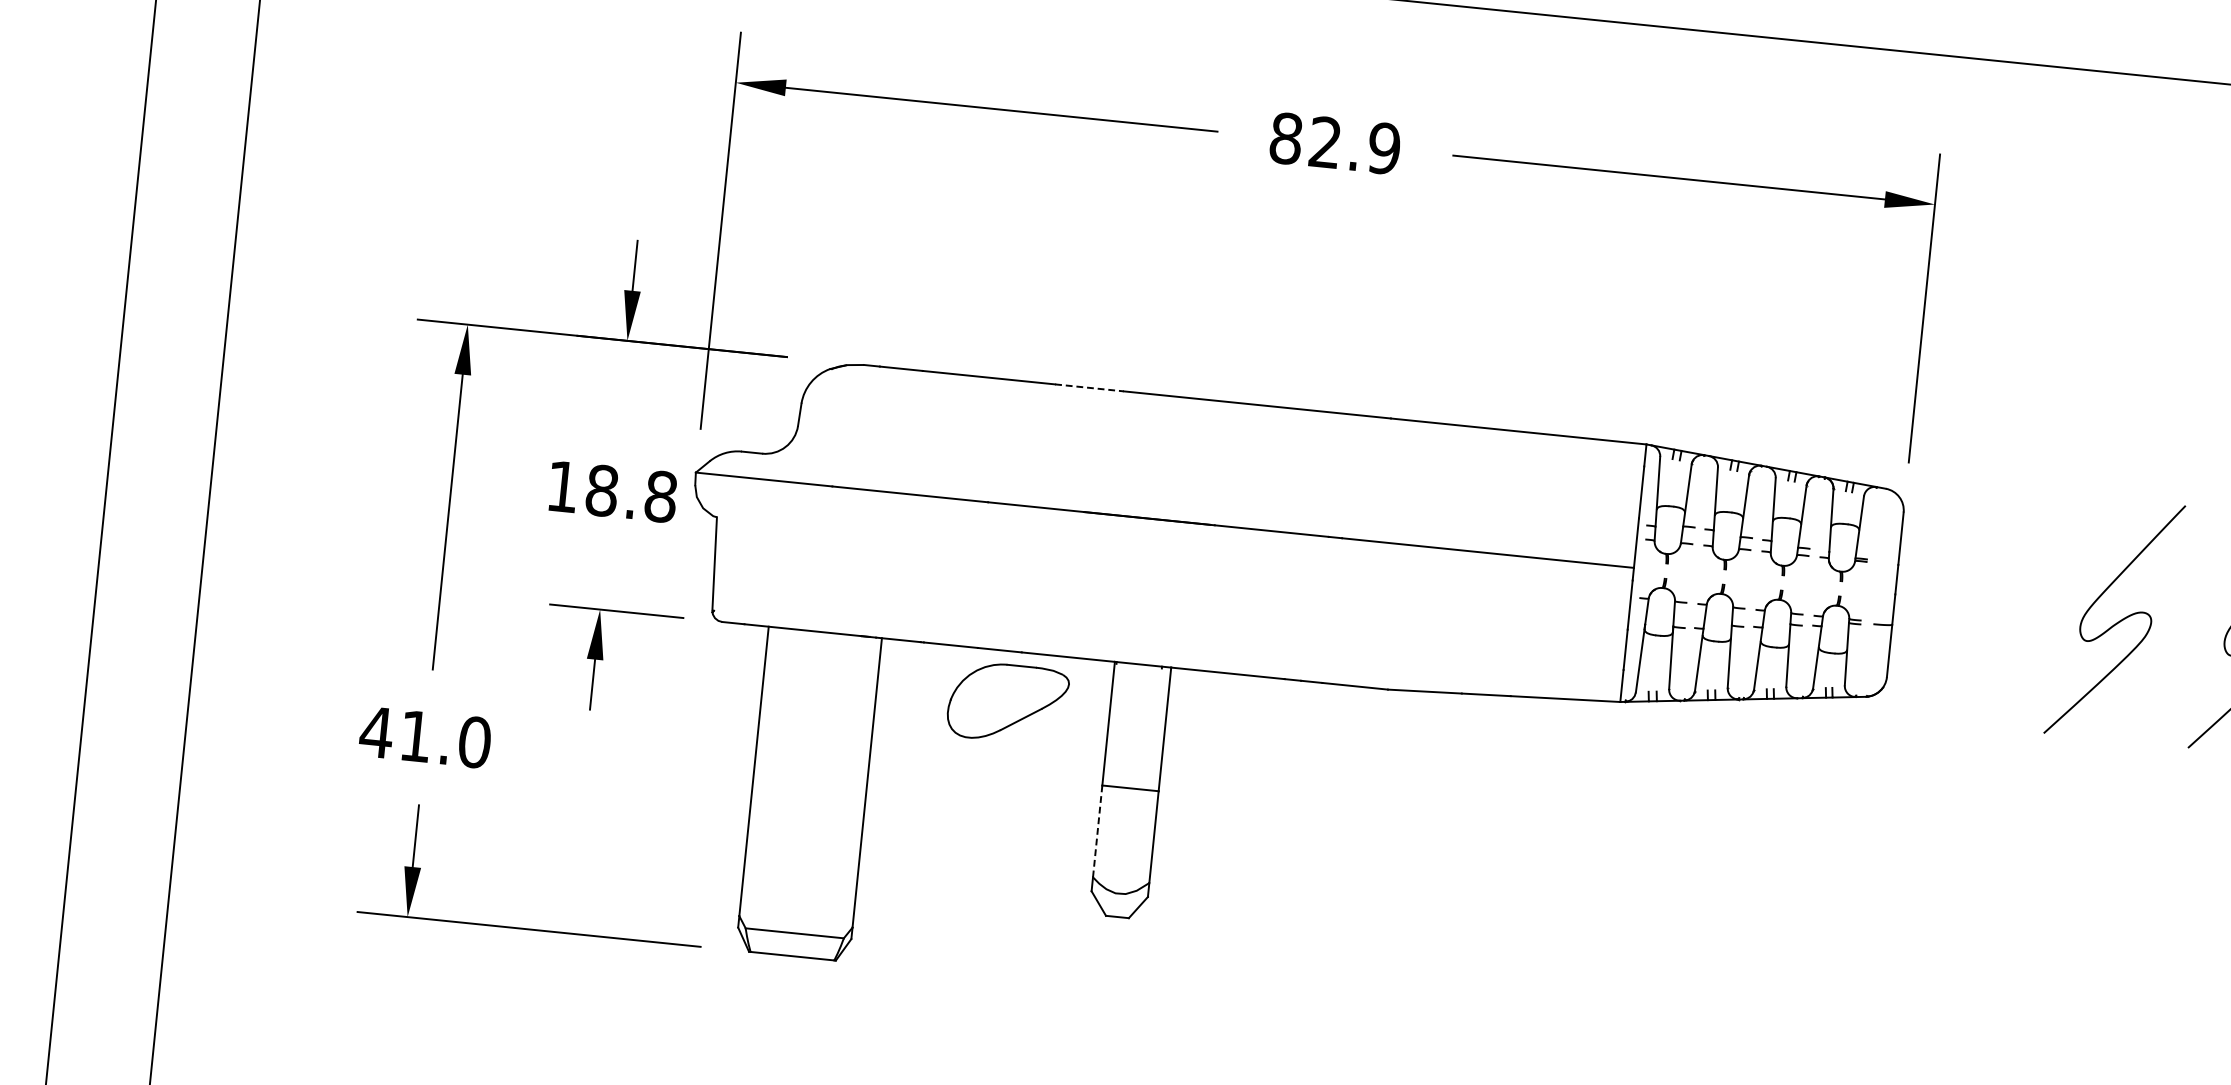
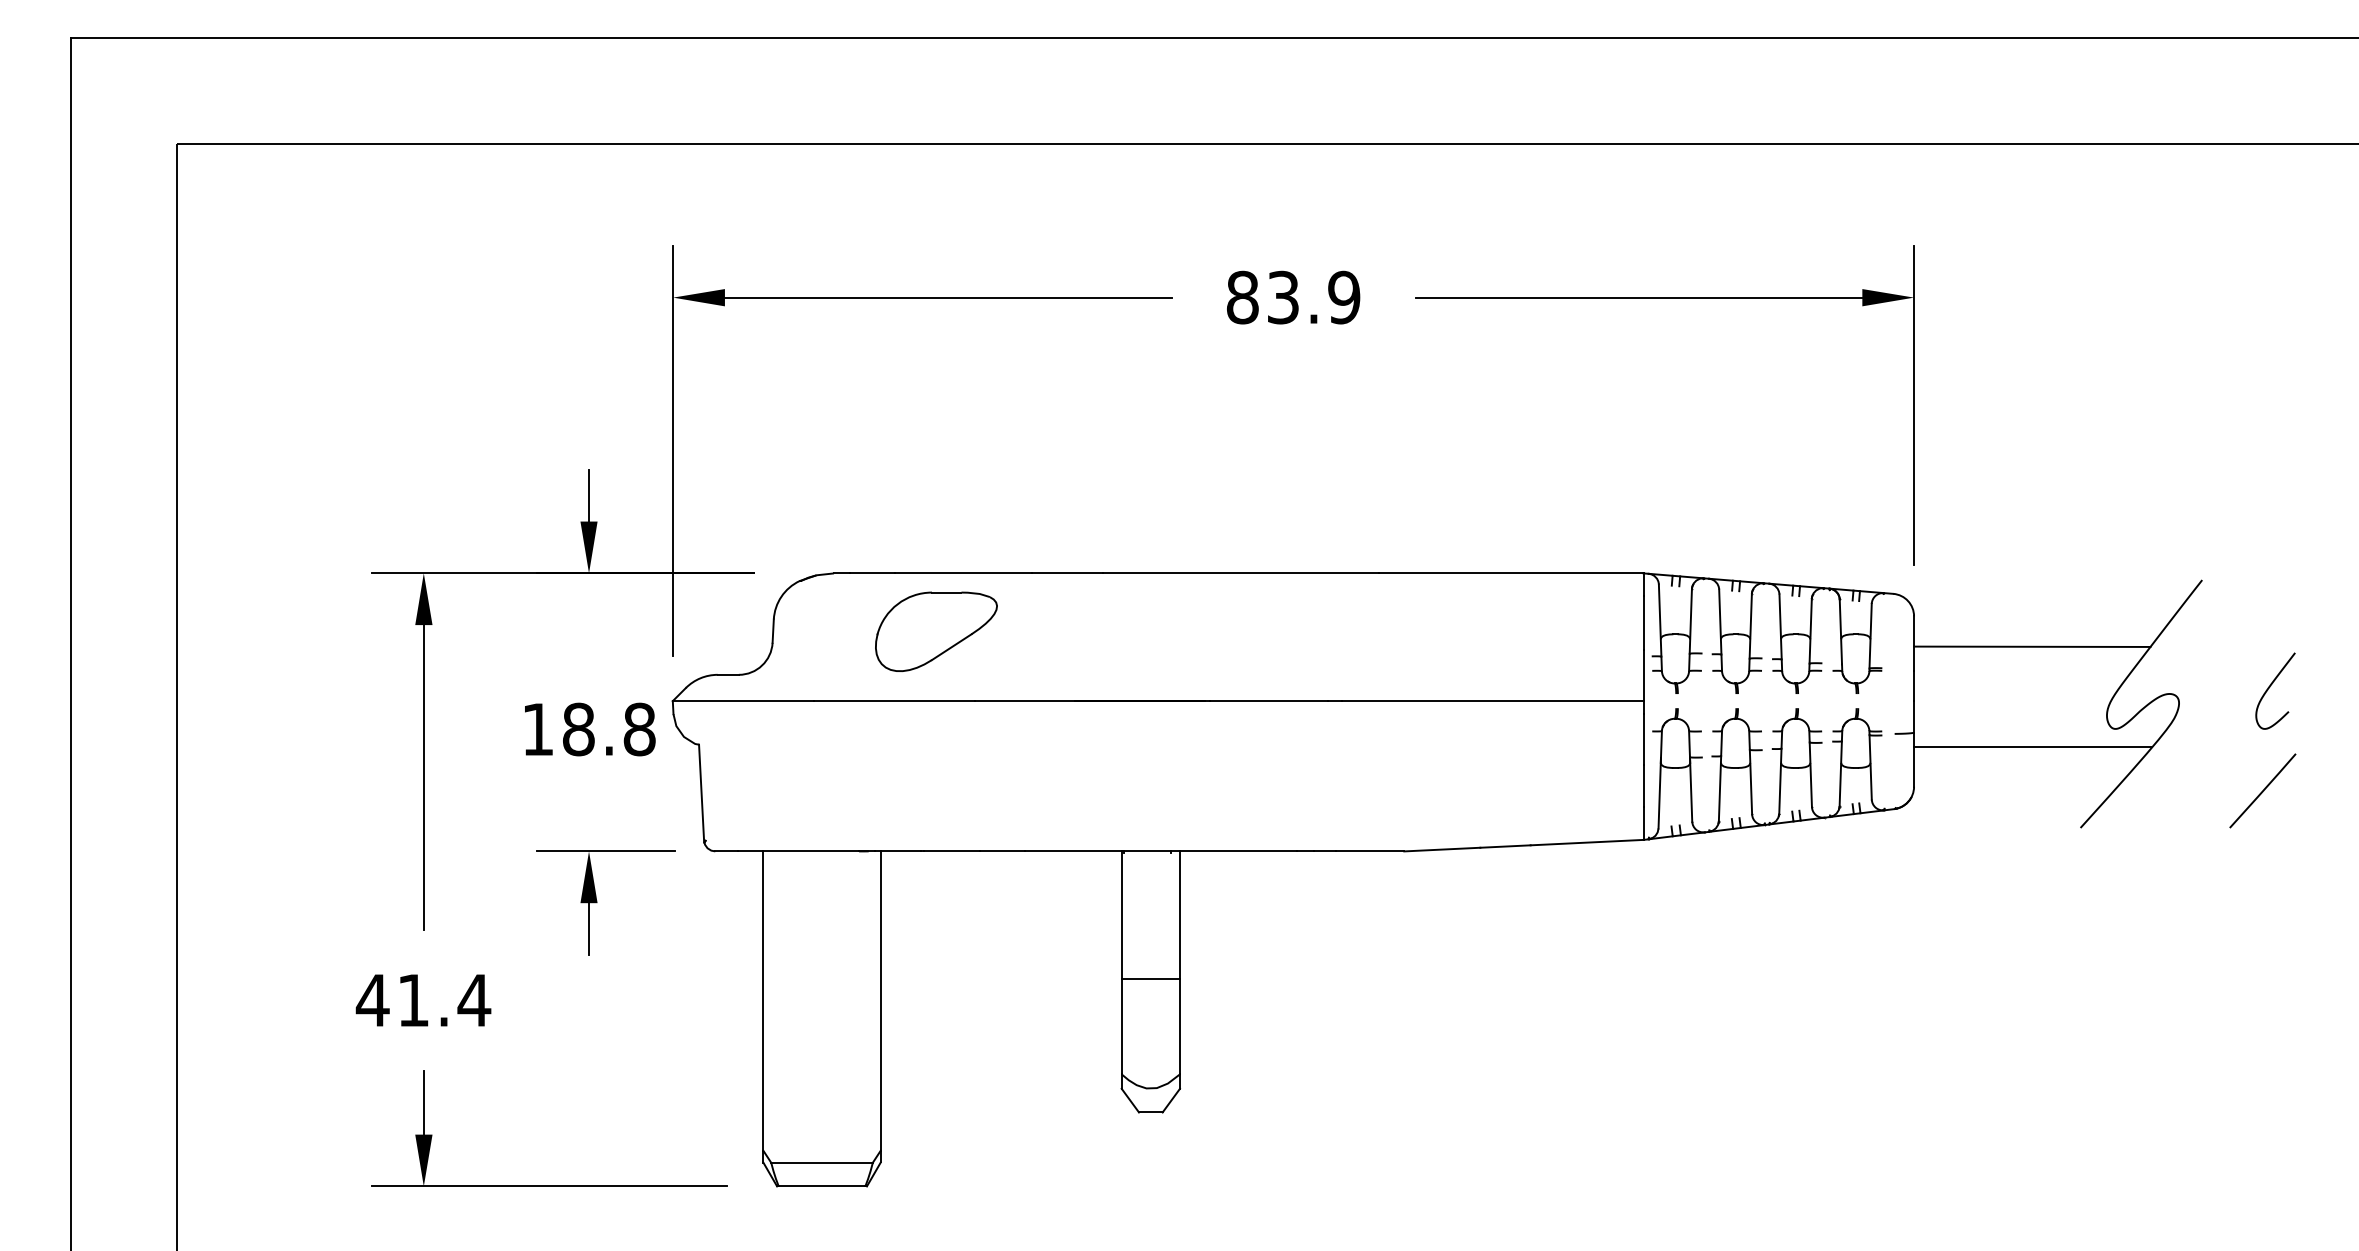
text: (1324, 142) -> (1282, 297), 82.9 -> 83.9
line: (1089, 388) -> (1067, 573), dashed -> solid
line: (2015, 553) -> (2032, 646), added
line: (2006, 650) -> (2033, 747), added
part: (1008, 702) -> (936, 631), moved
text: (474, 742) -> (474, 1000), 41.0 -> 41.4
line: (1097, 831) -> (1121, 1026), dashed -> solid

